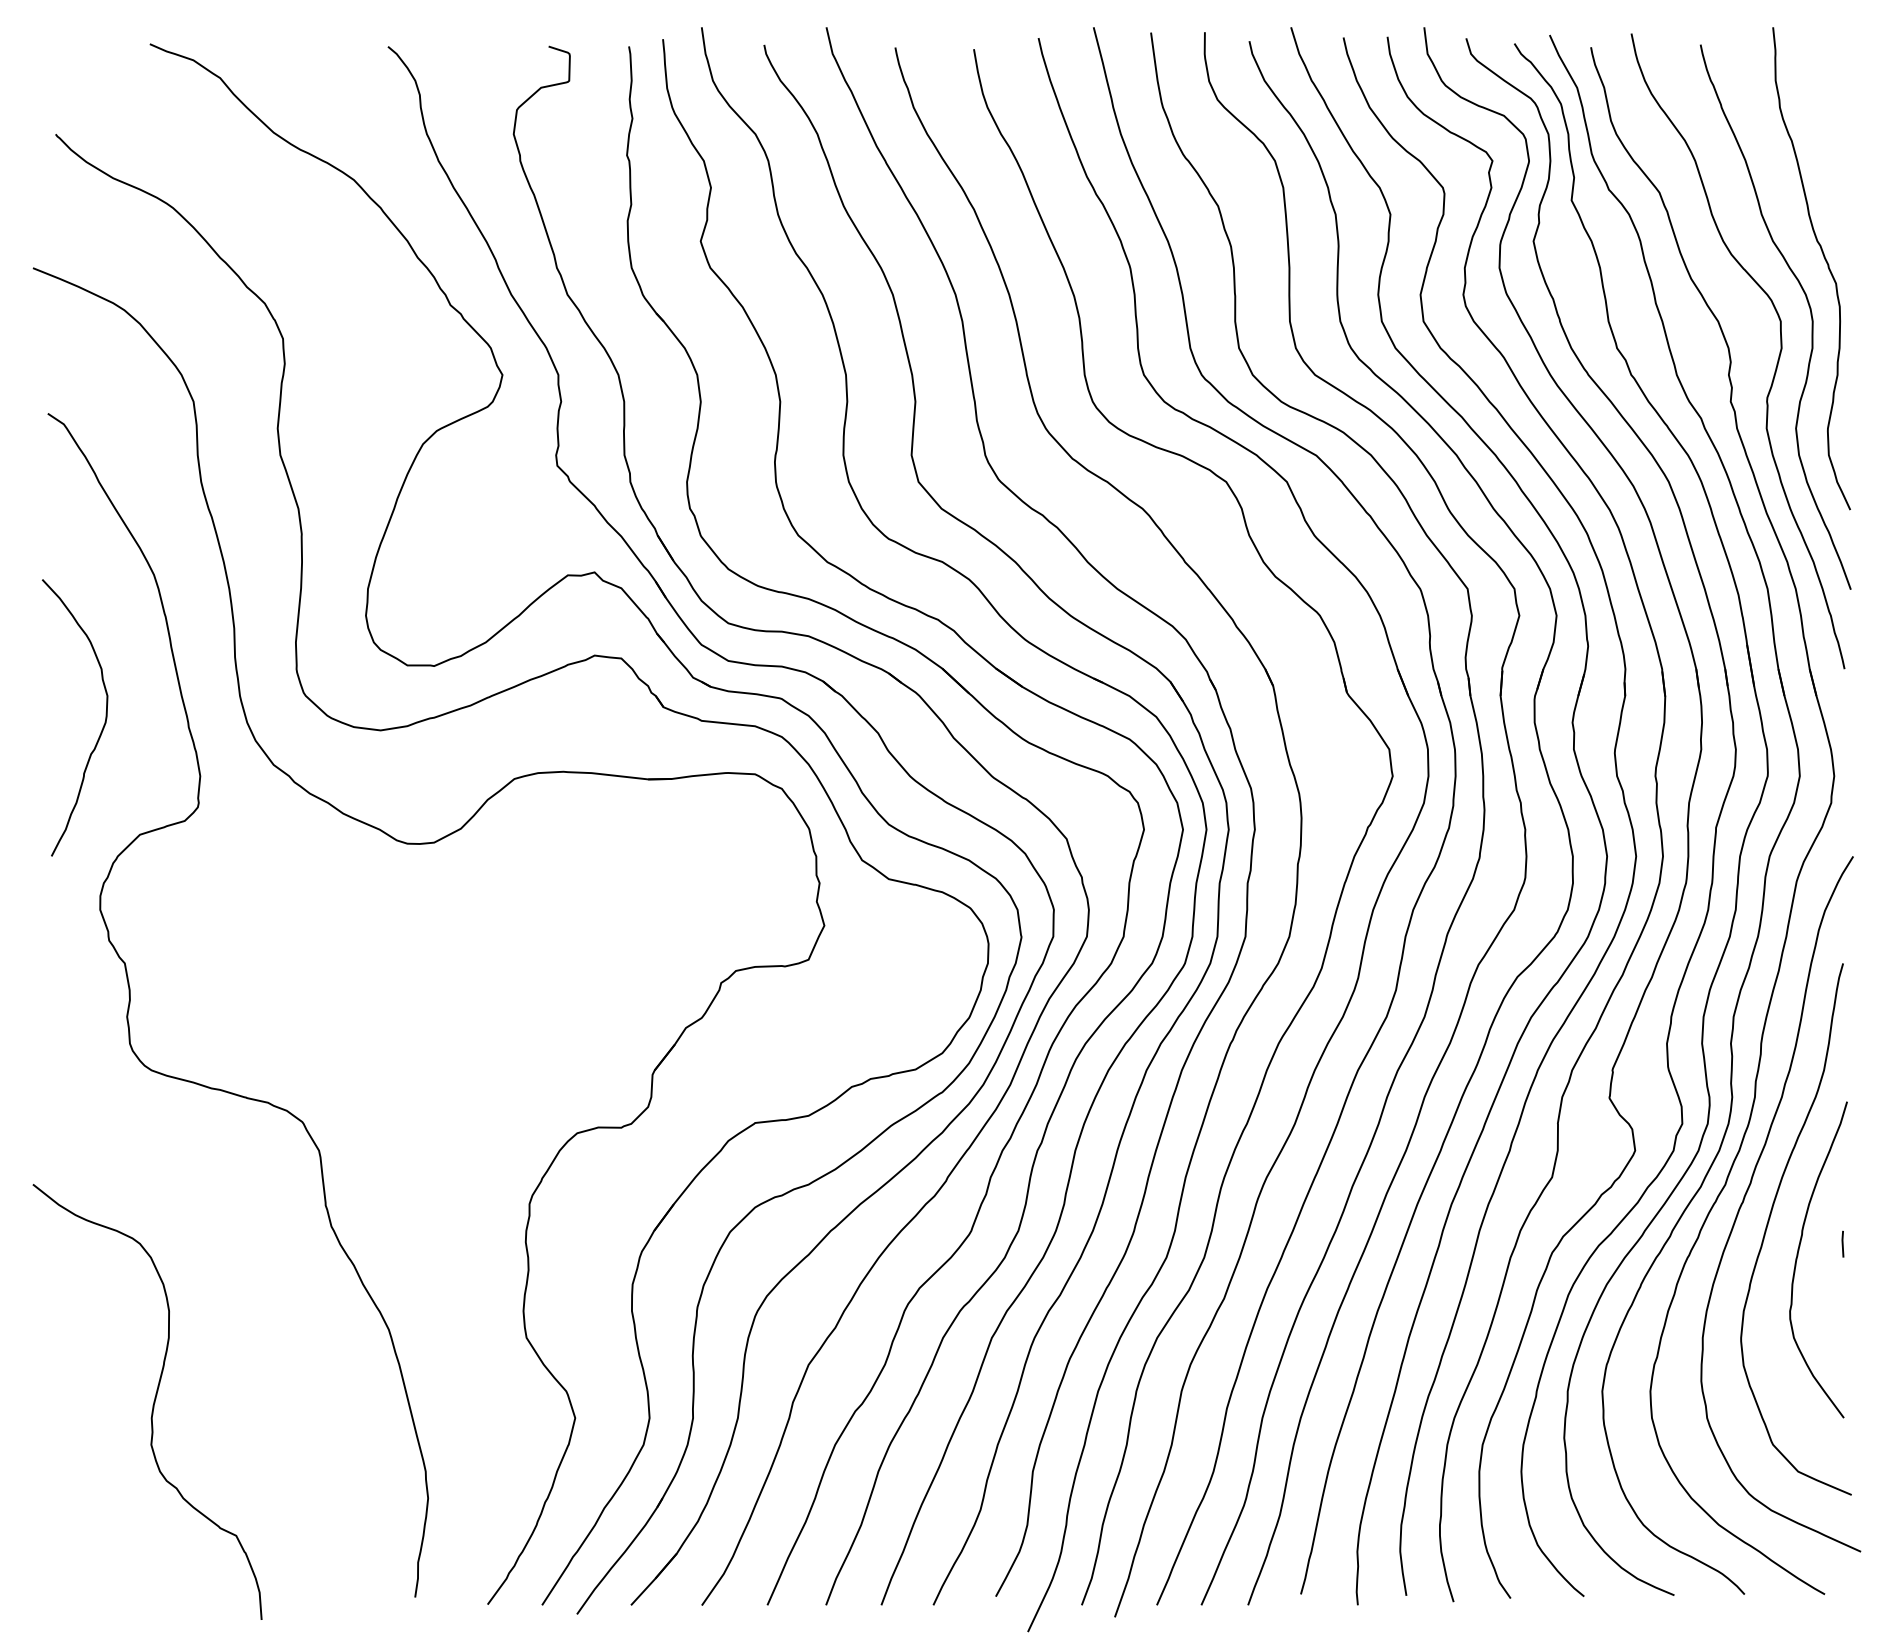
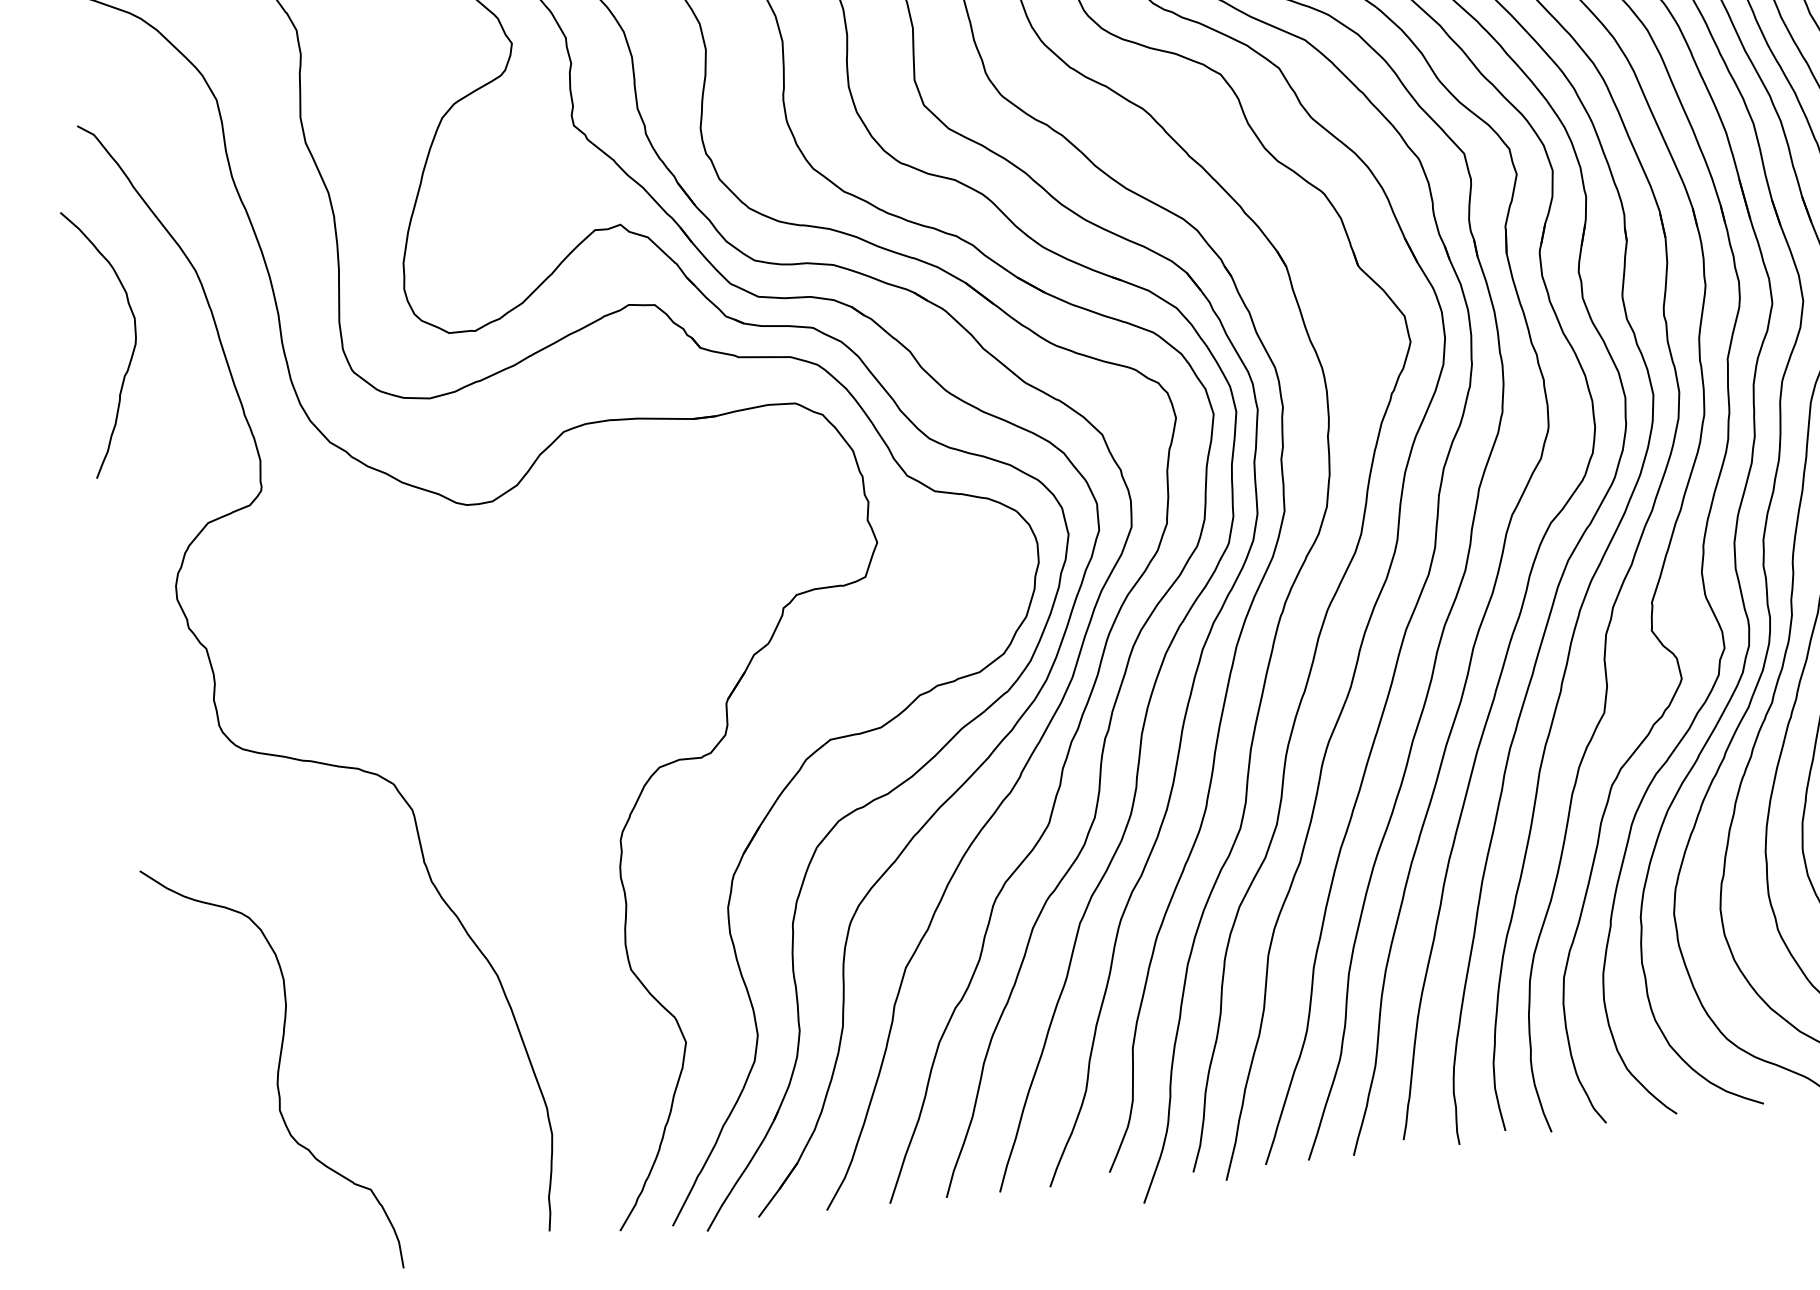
curve: (101, 729) -> (132, 351), moved

